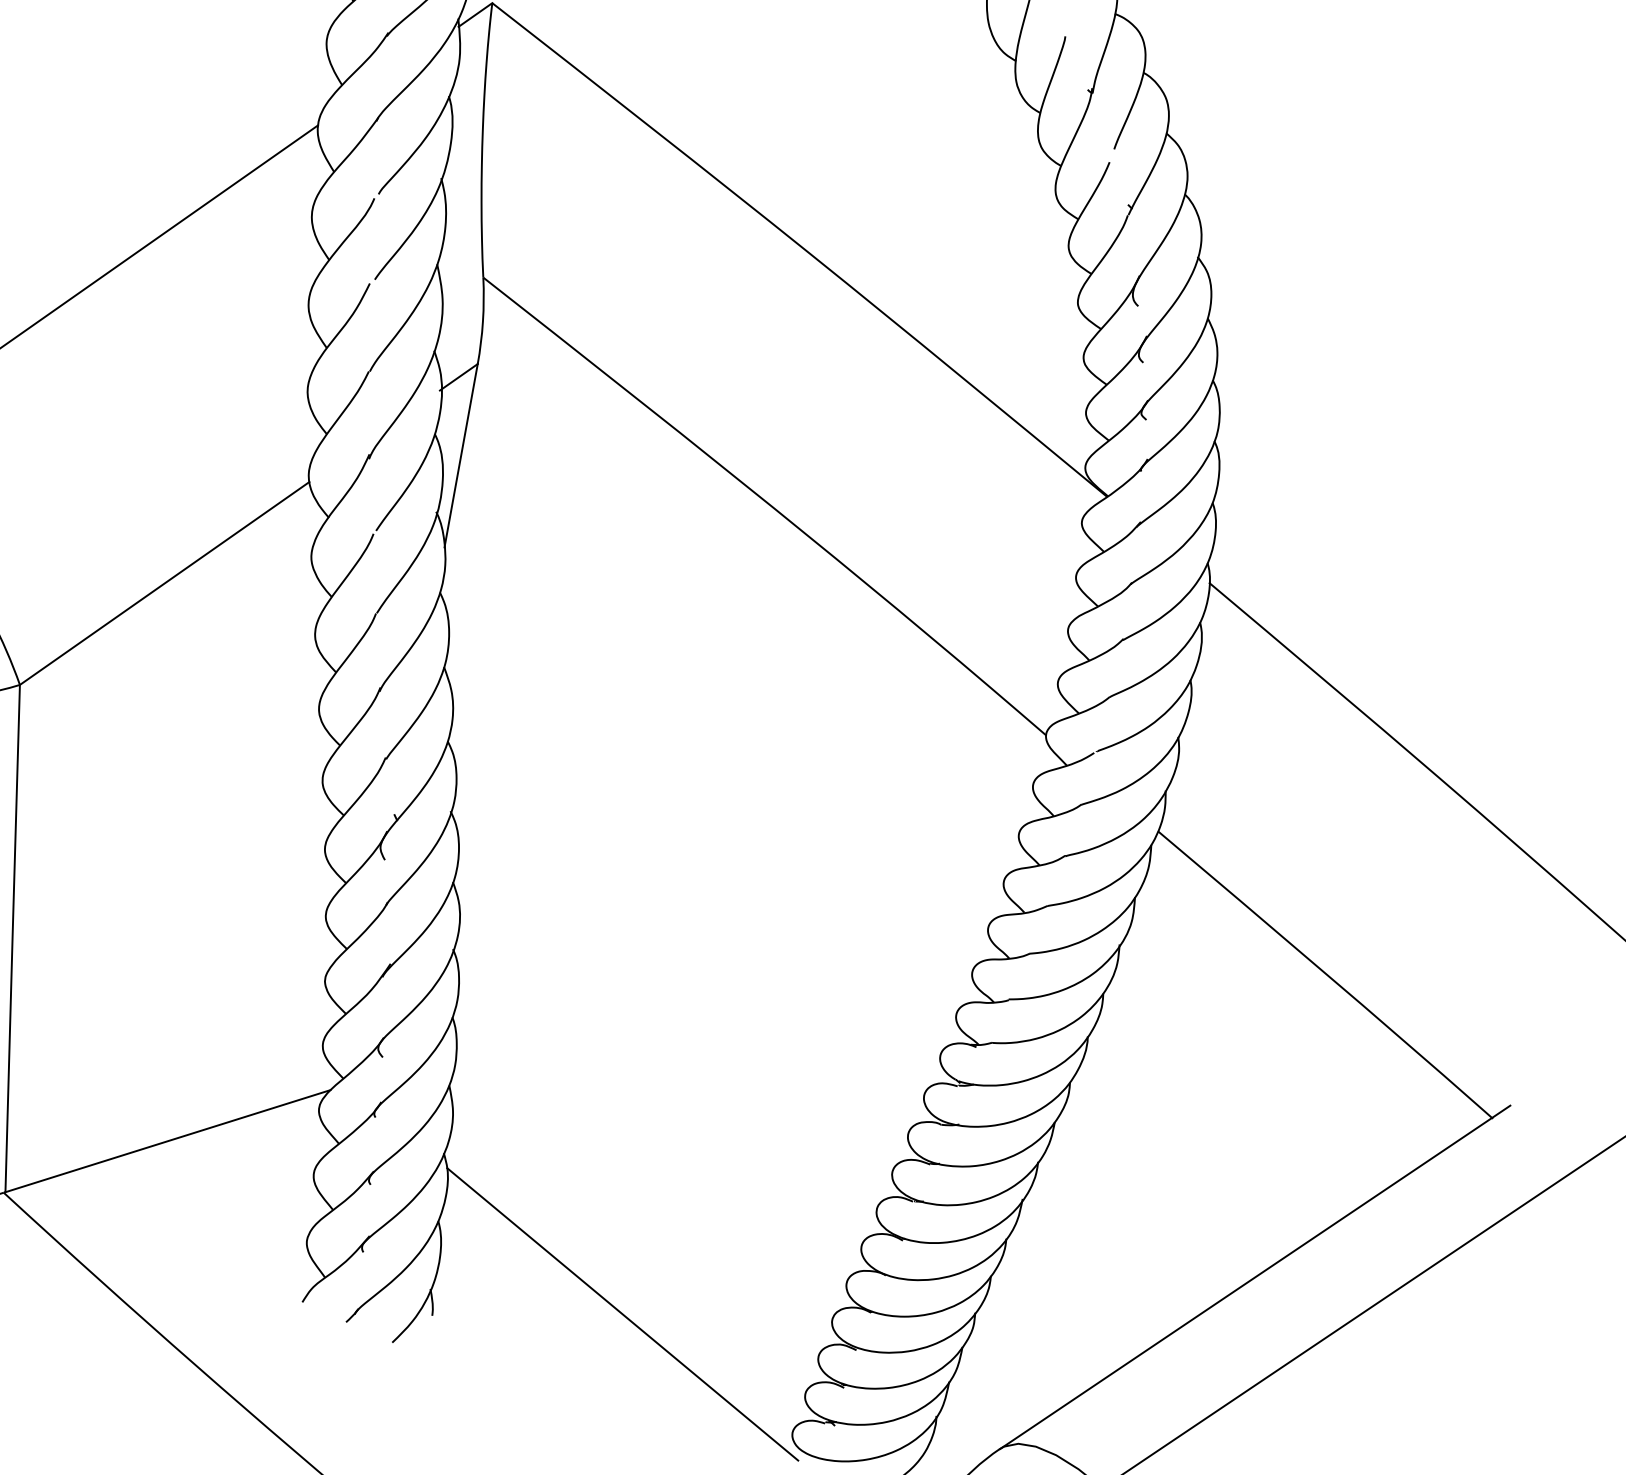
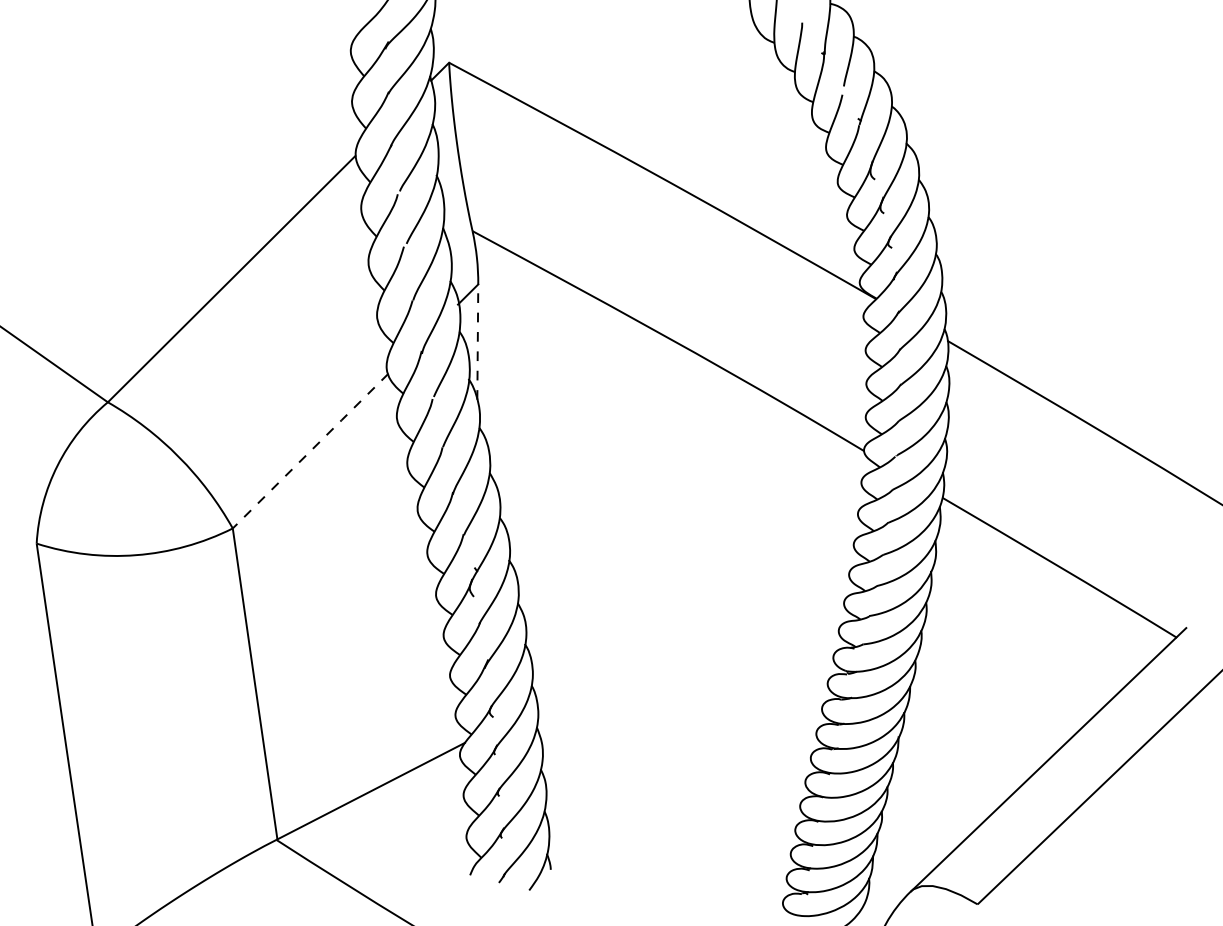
line: (460, 456) -> (477, 342), solid -> dashed
line: (164, 583) -> (310, 451), solid -> dashed
line: (622, 1313) -> (666, 848), removed

